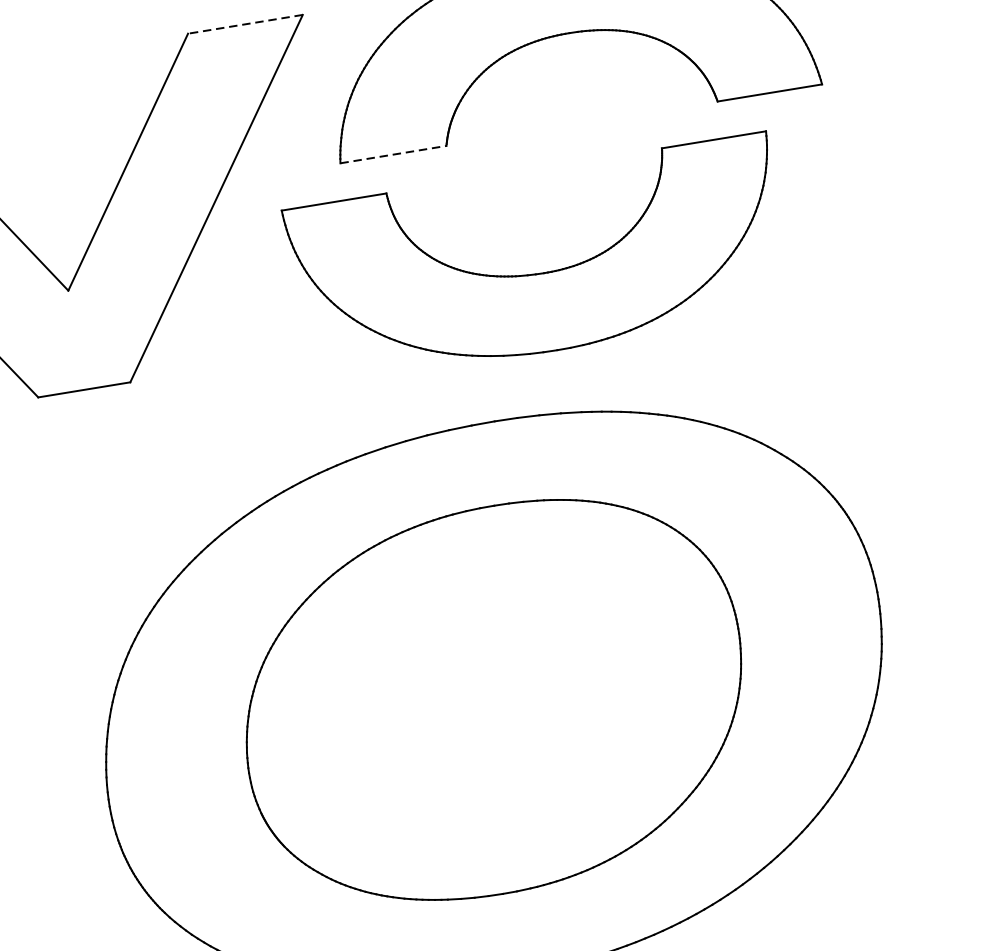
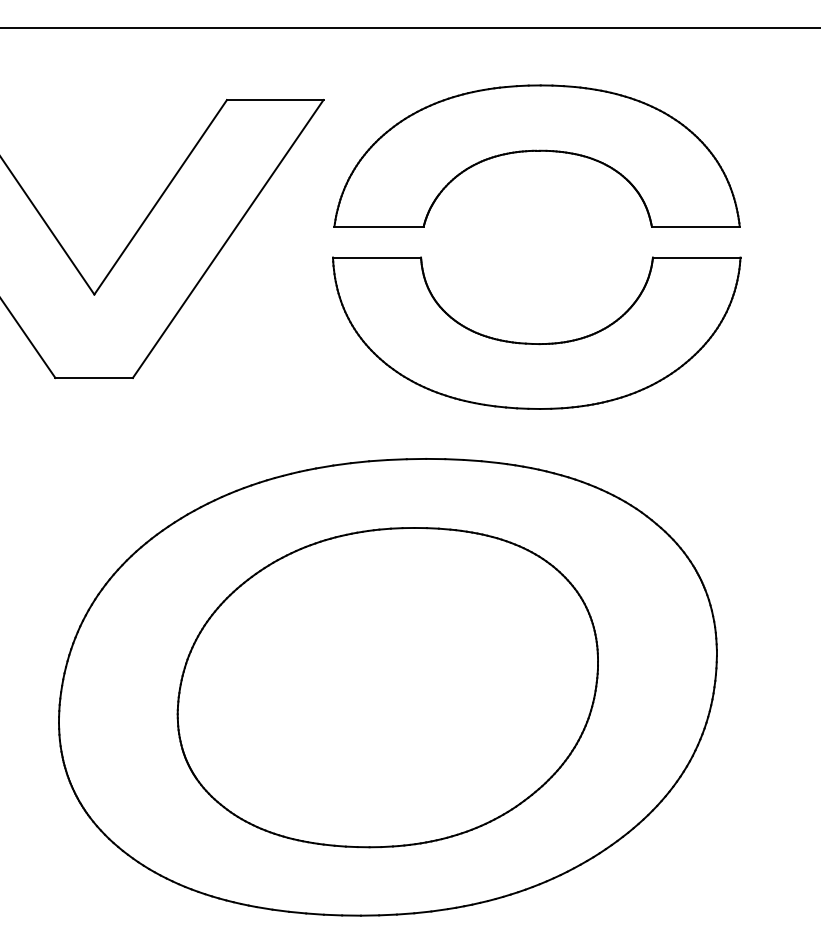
line: (244, 24) -> (274, 100), dashed -> solid
line: (393, 154) -> (379, 226), dashed -> solid
part: (540, 273) -> (536, 343), moved

